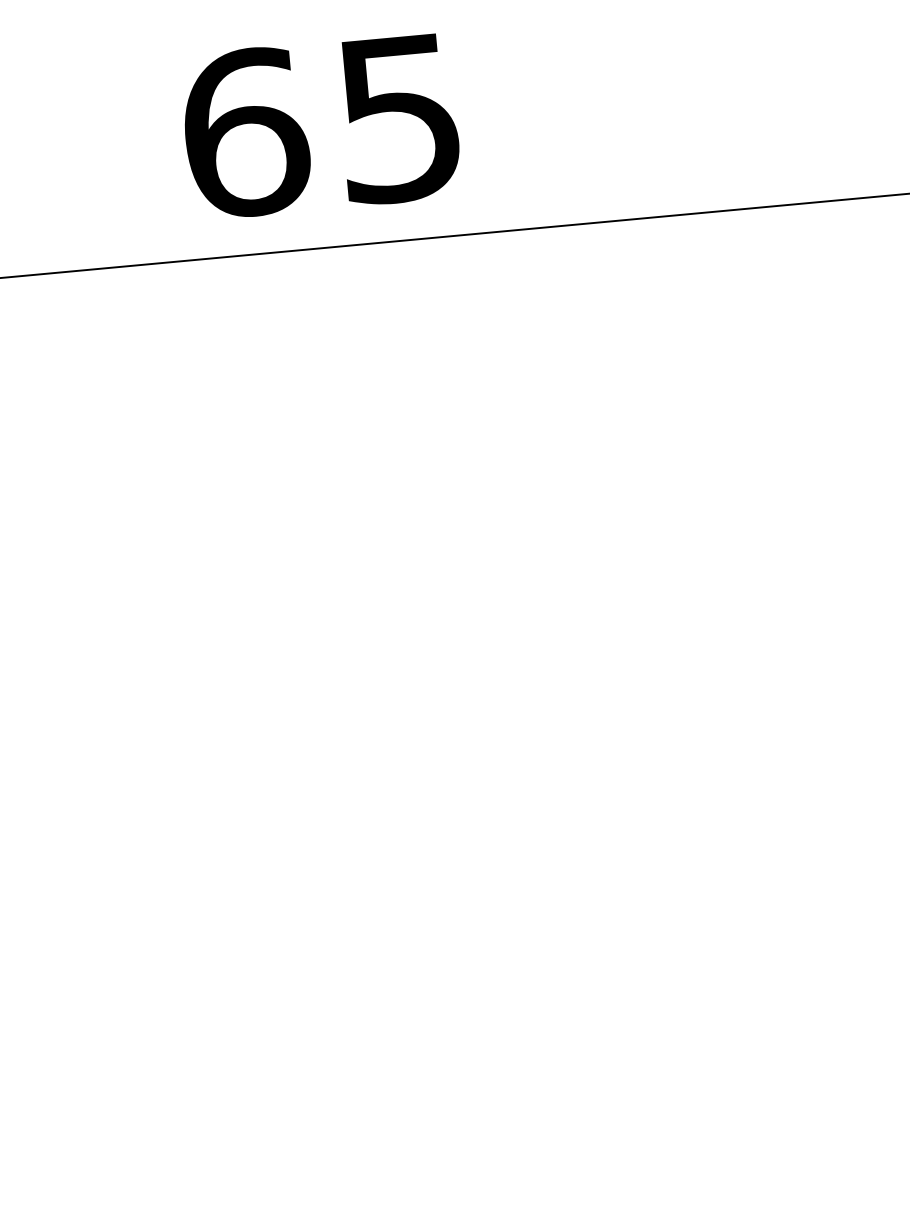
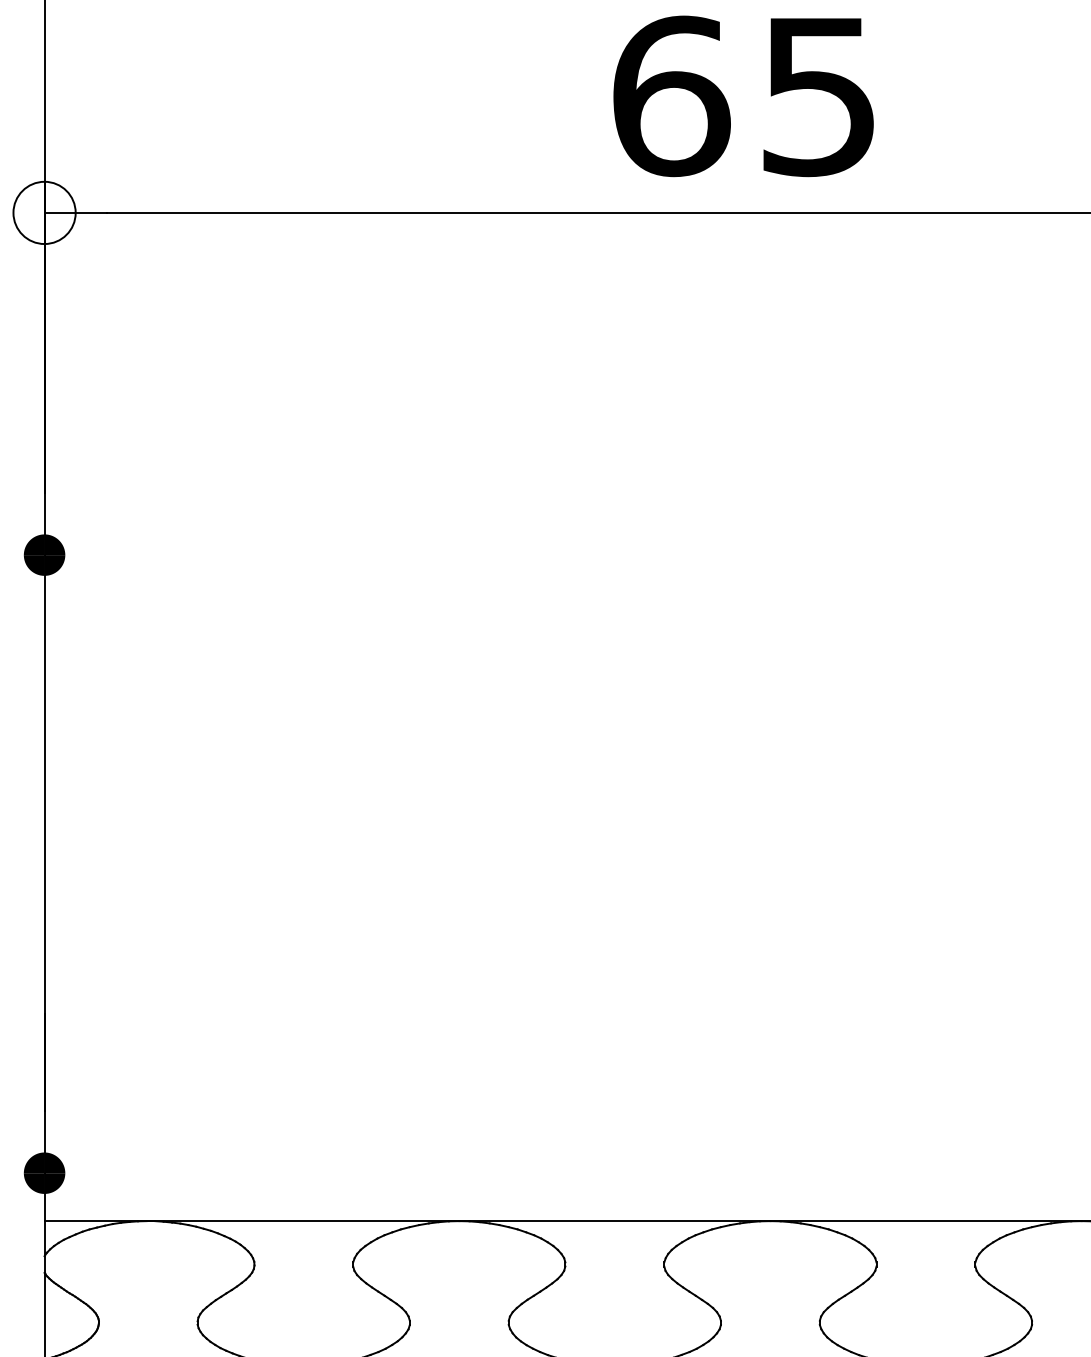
text: (320, 126) -> (743, 96), moved

